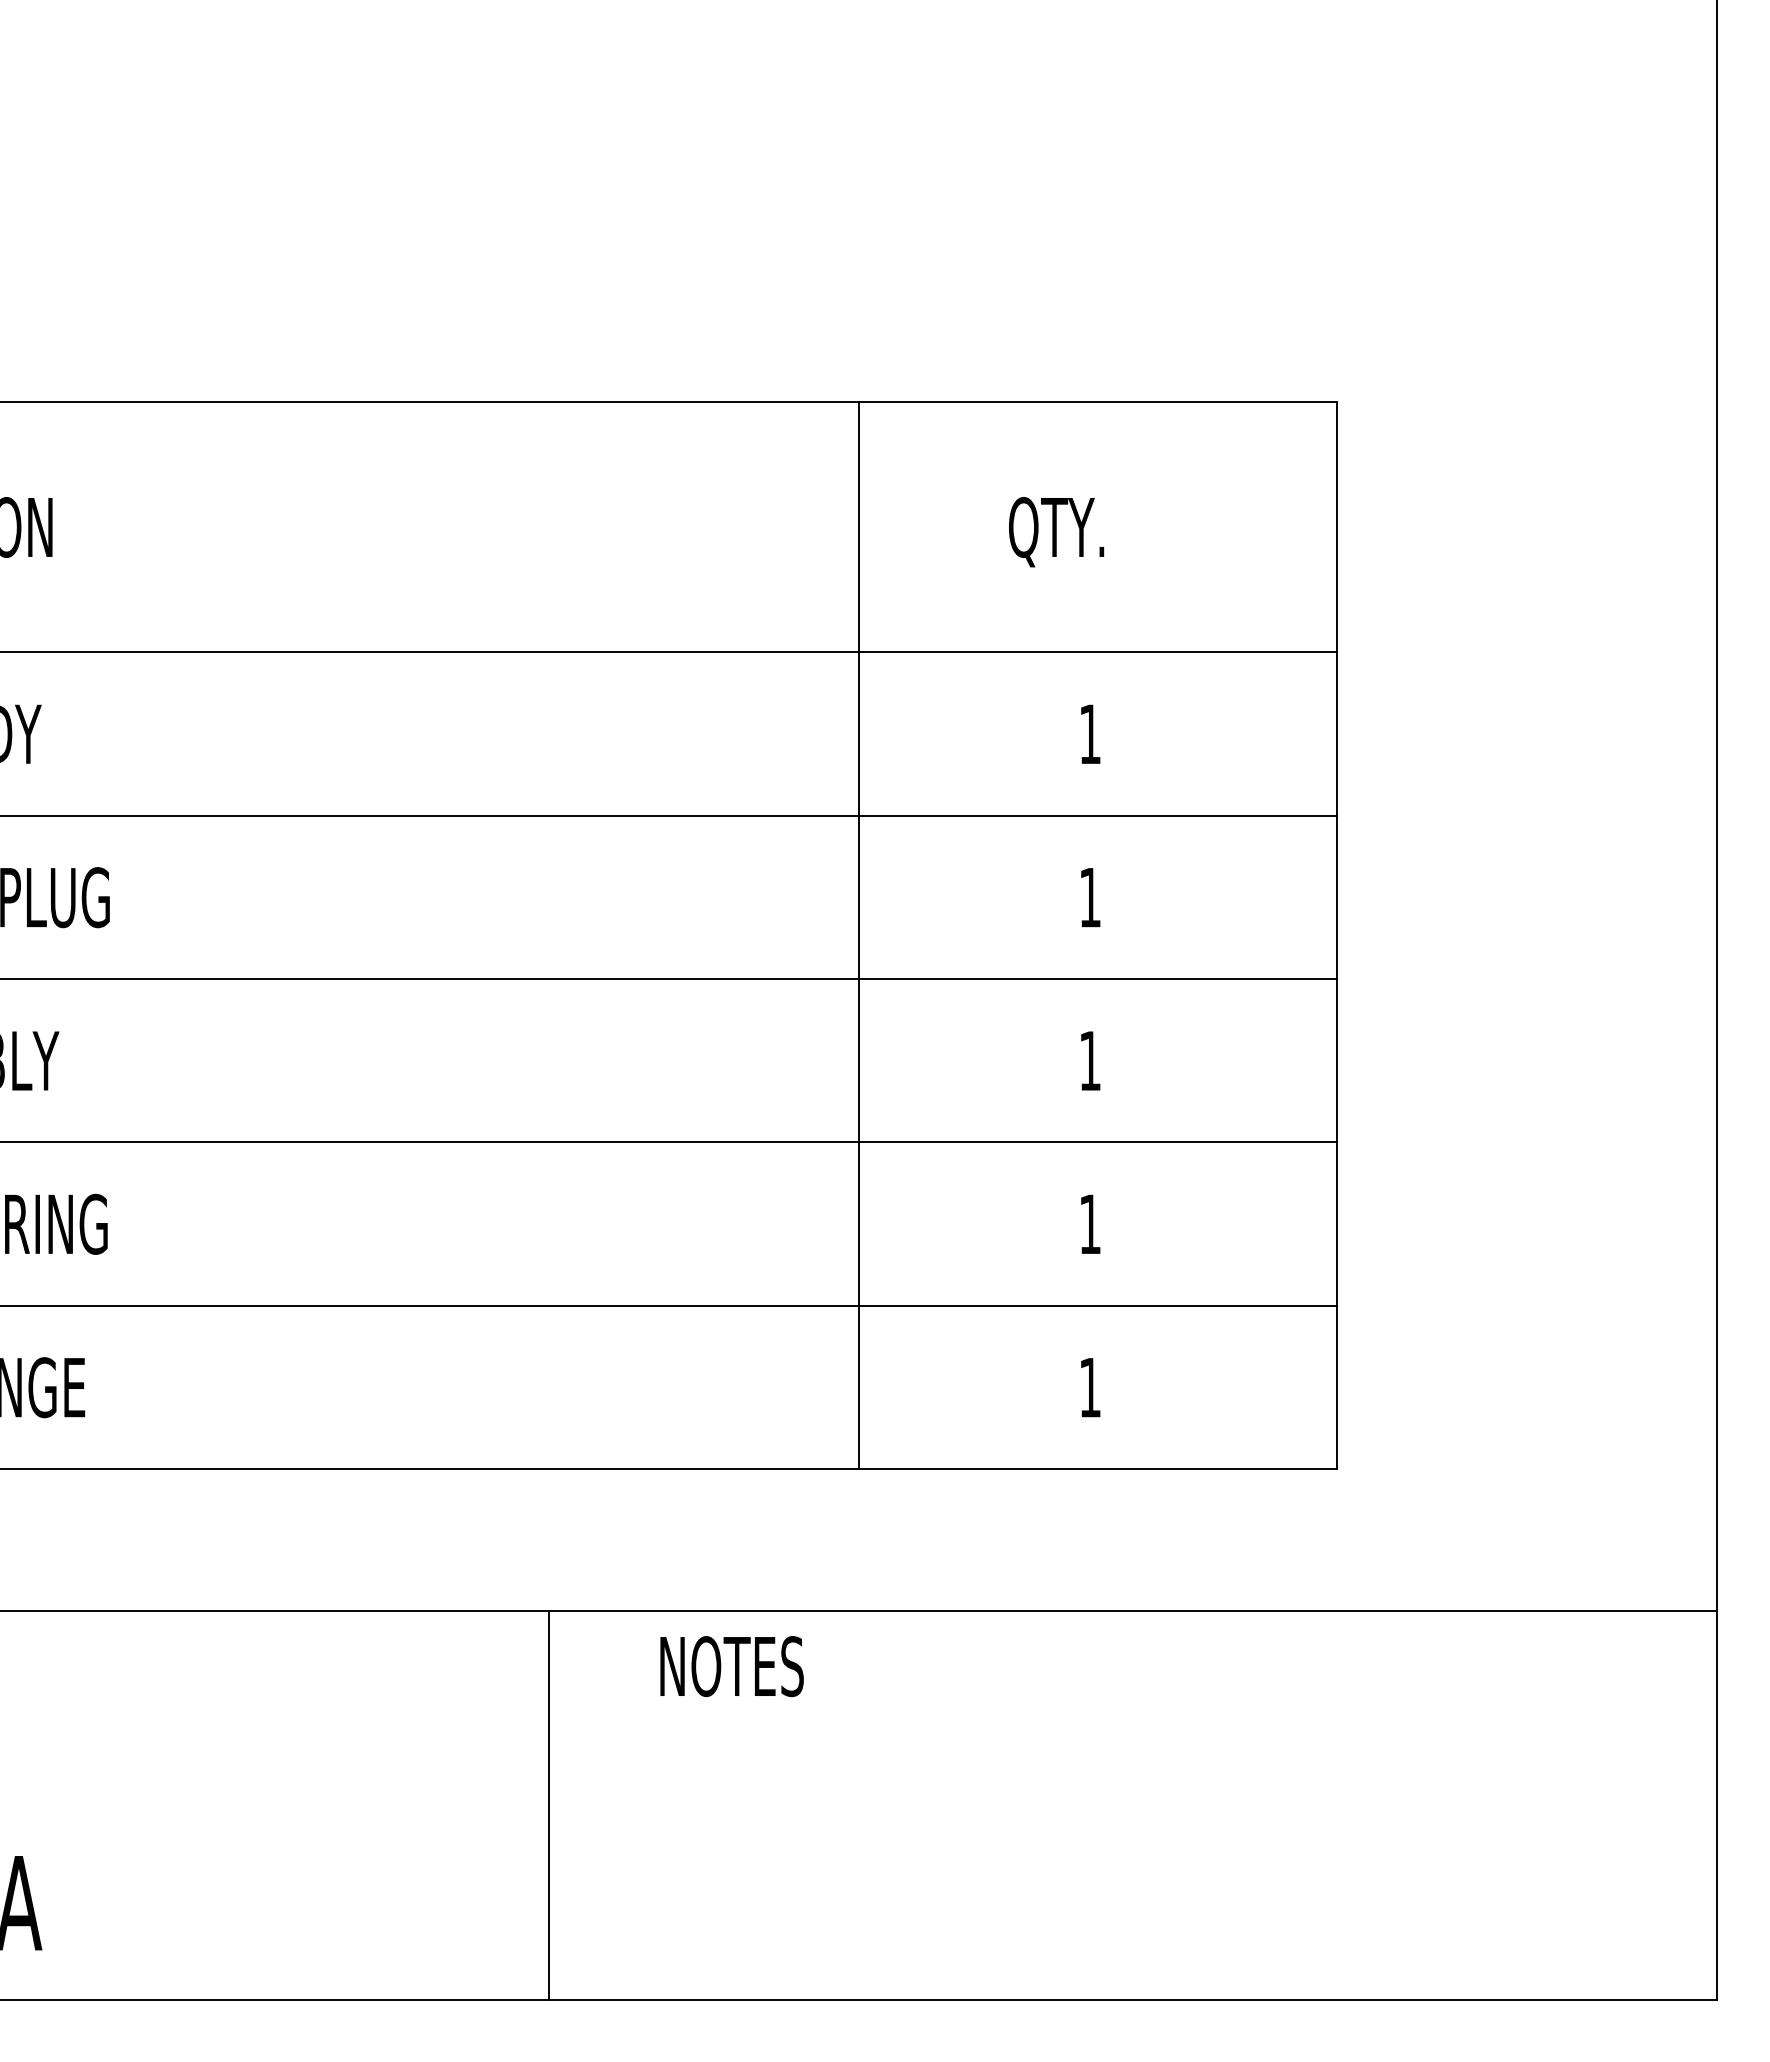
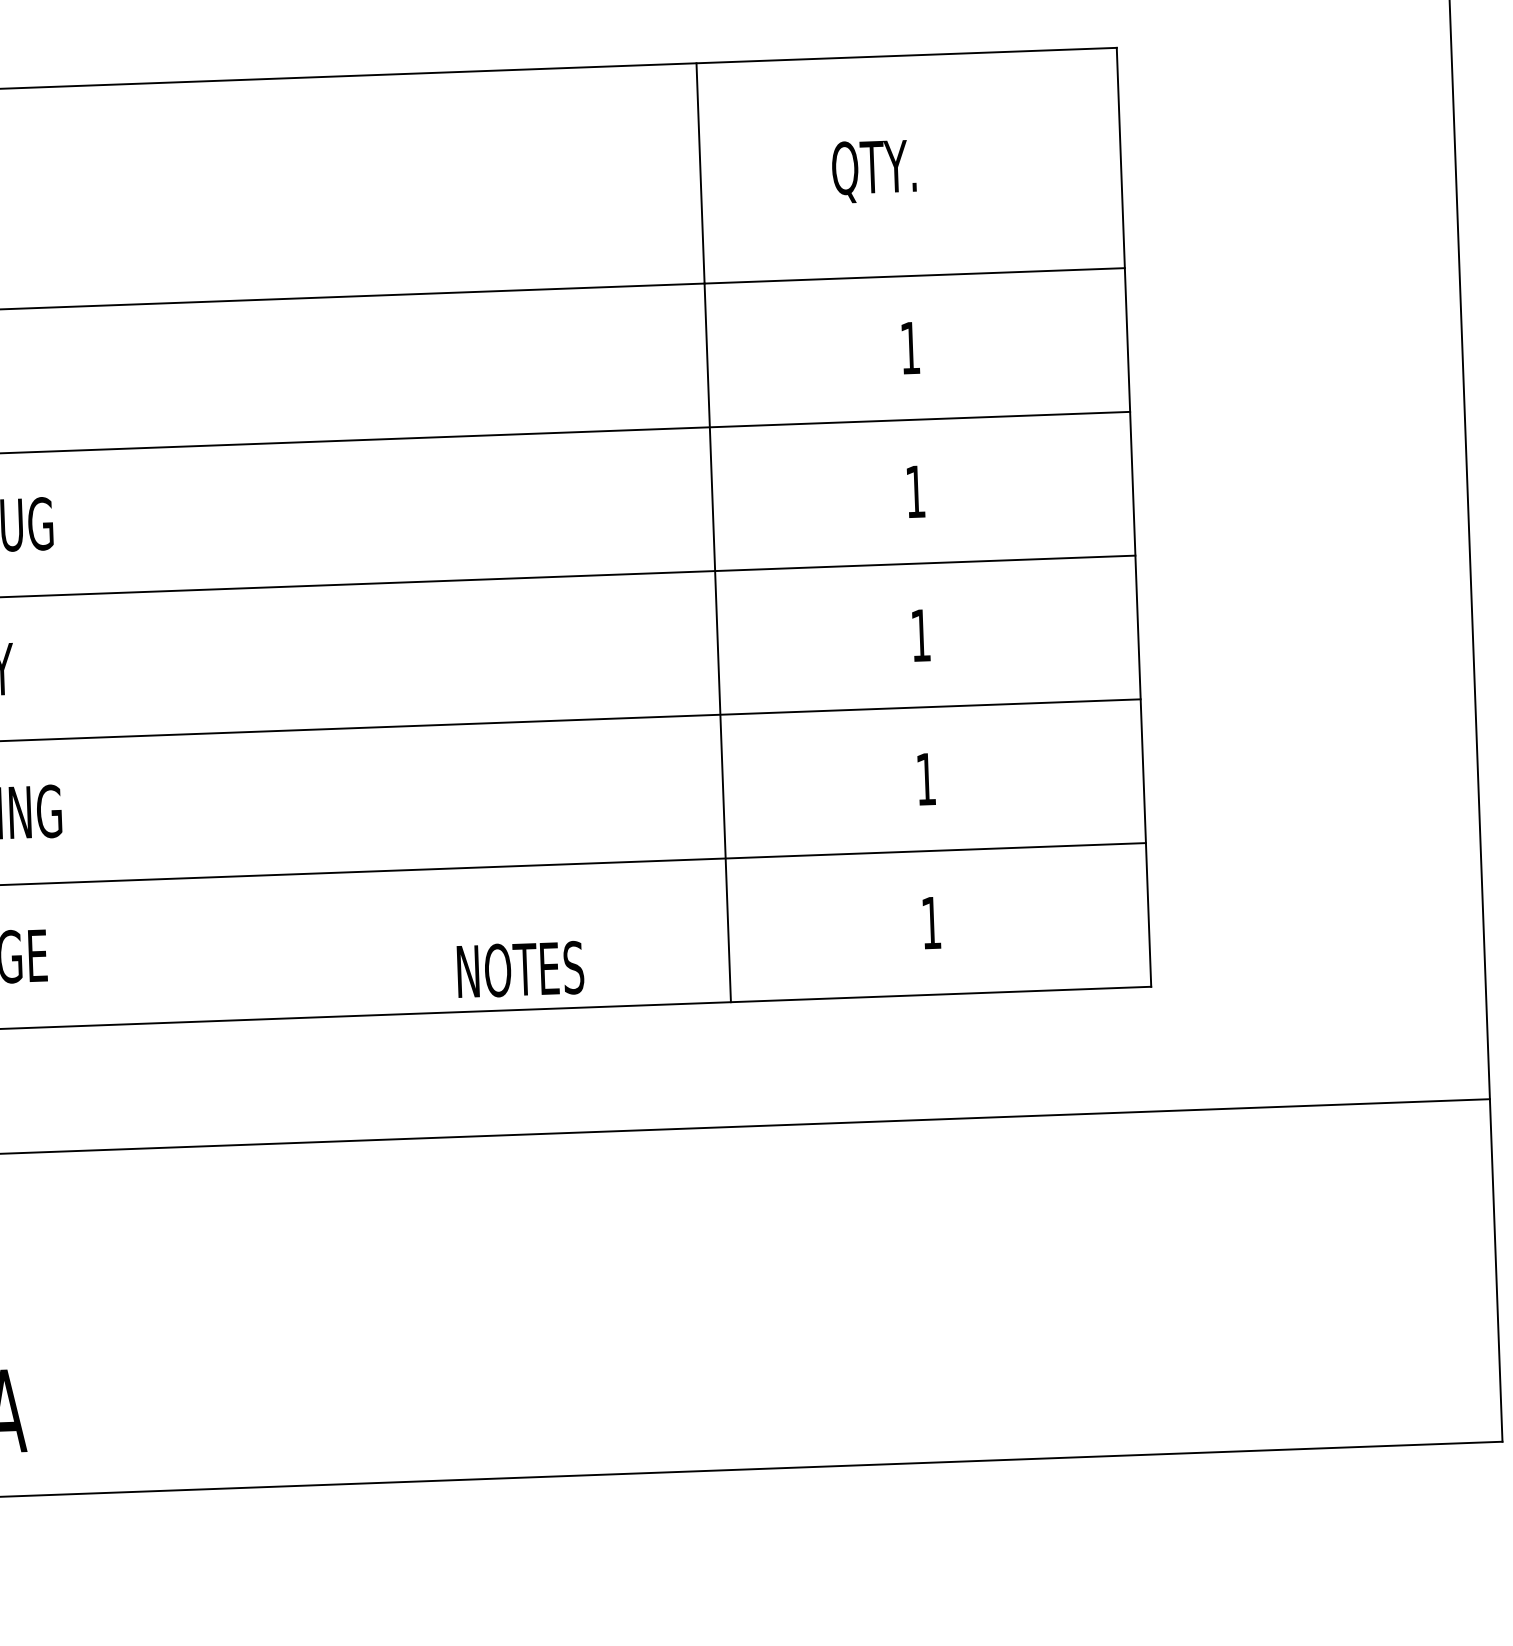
text: (731, 1666) -> (520, 969), moved
line: (548, 1805) -> (468, 1308), removed

